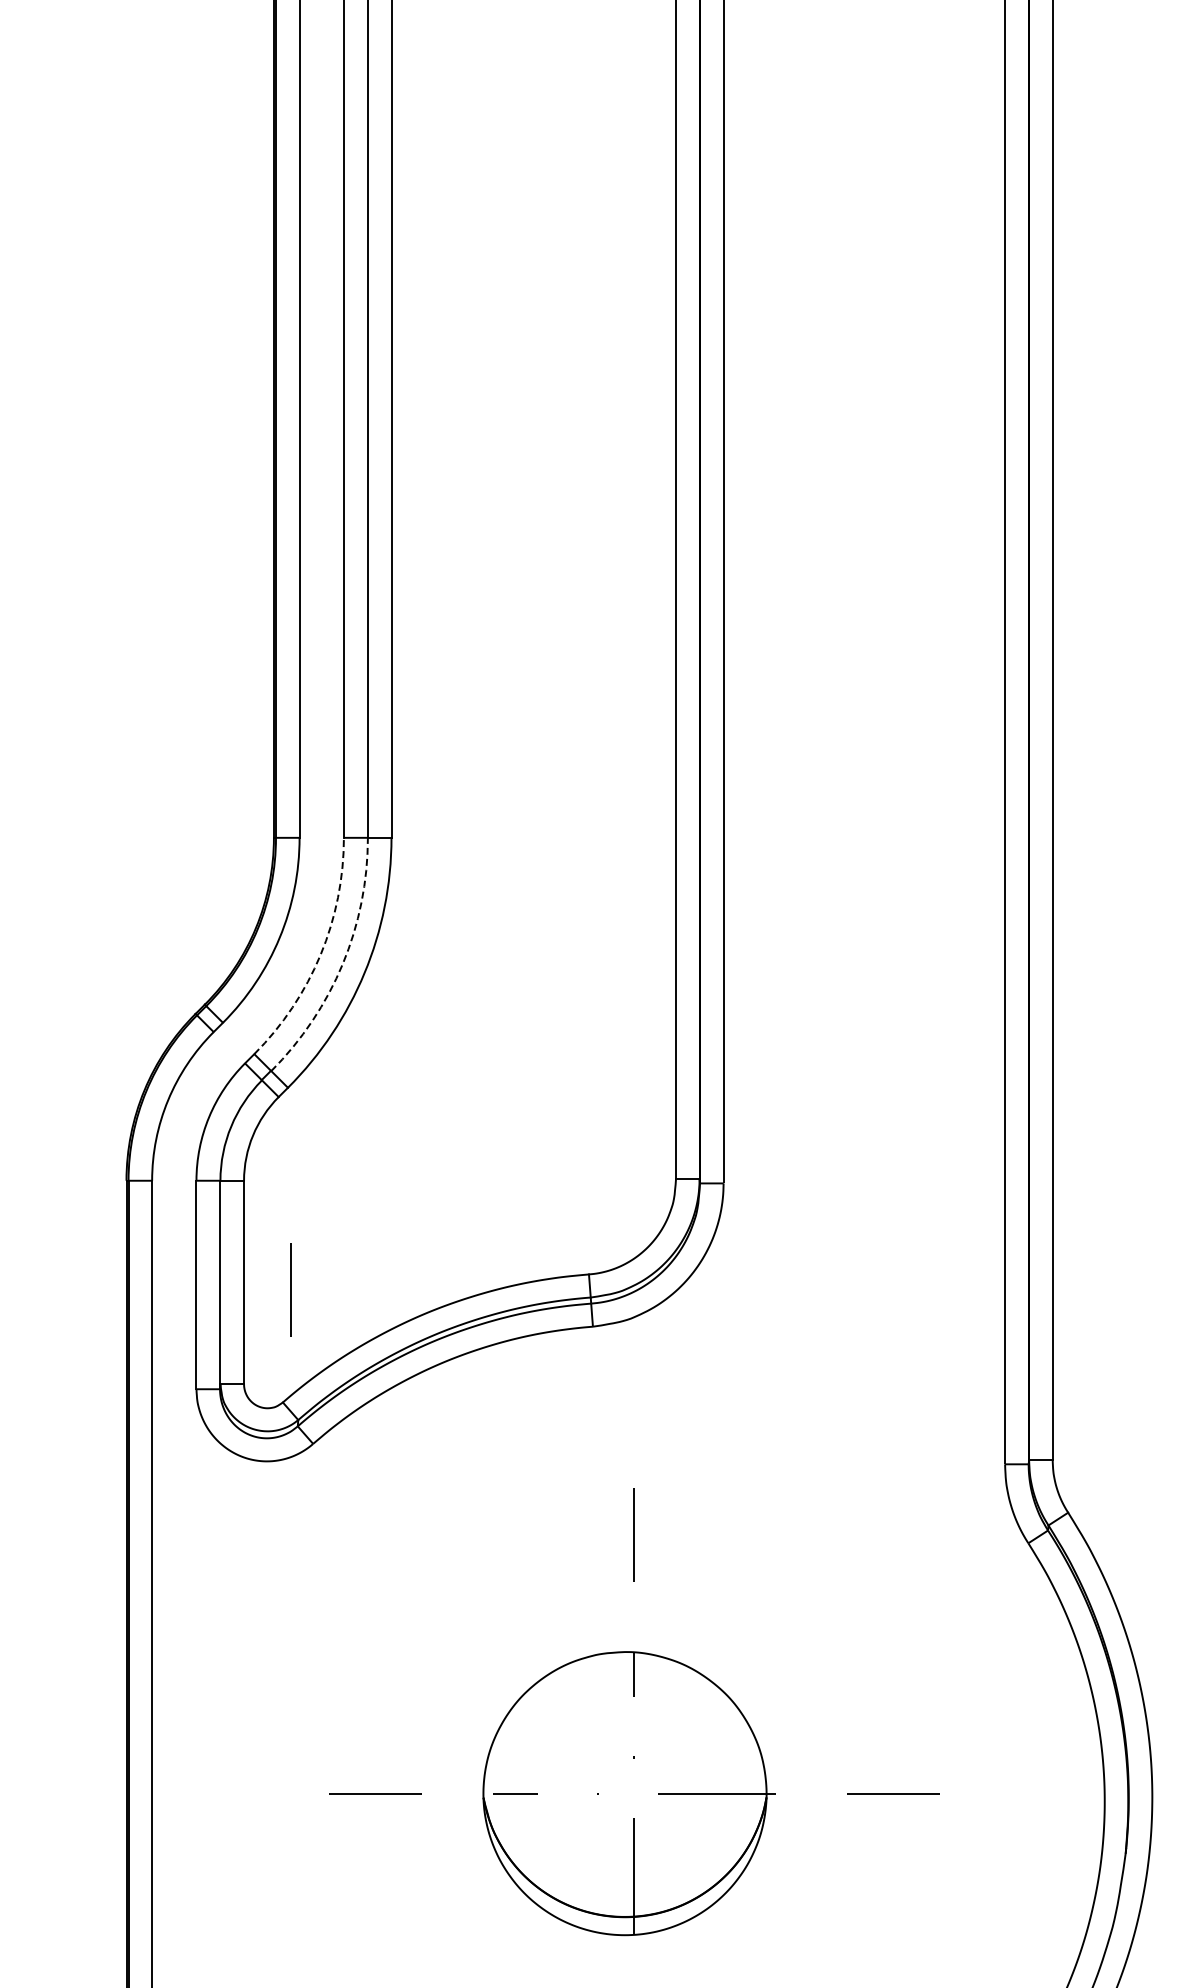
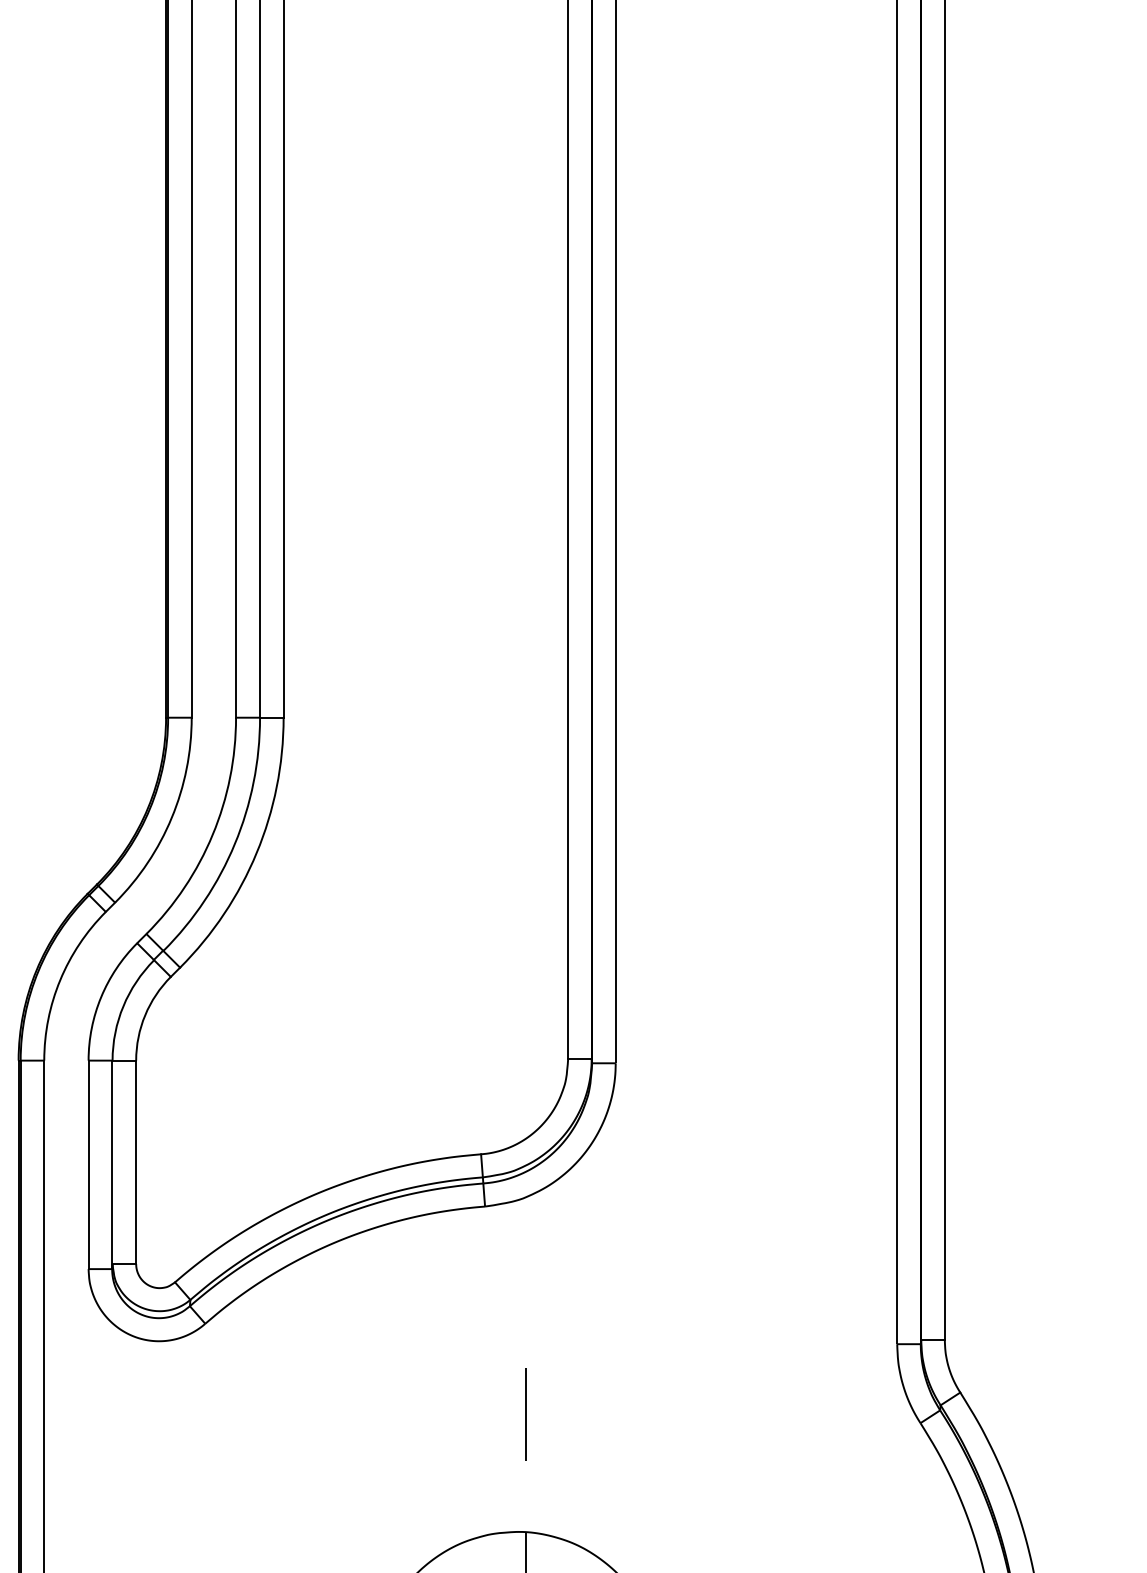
arc: (320, 954) -> (212, 834), dashed -> solid
arc: (342, 964) -> (234, 844), dashed -> solid
line: (290, 1289) -> (182, 1169), removed

